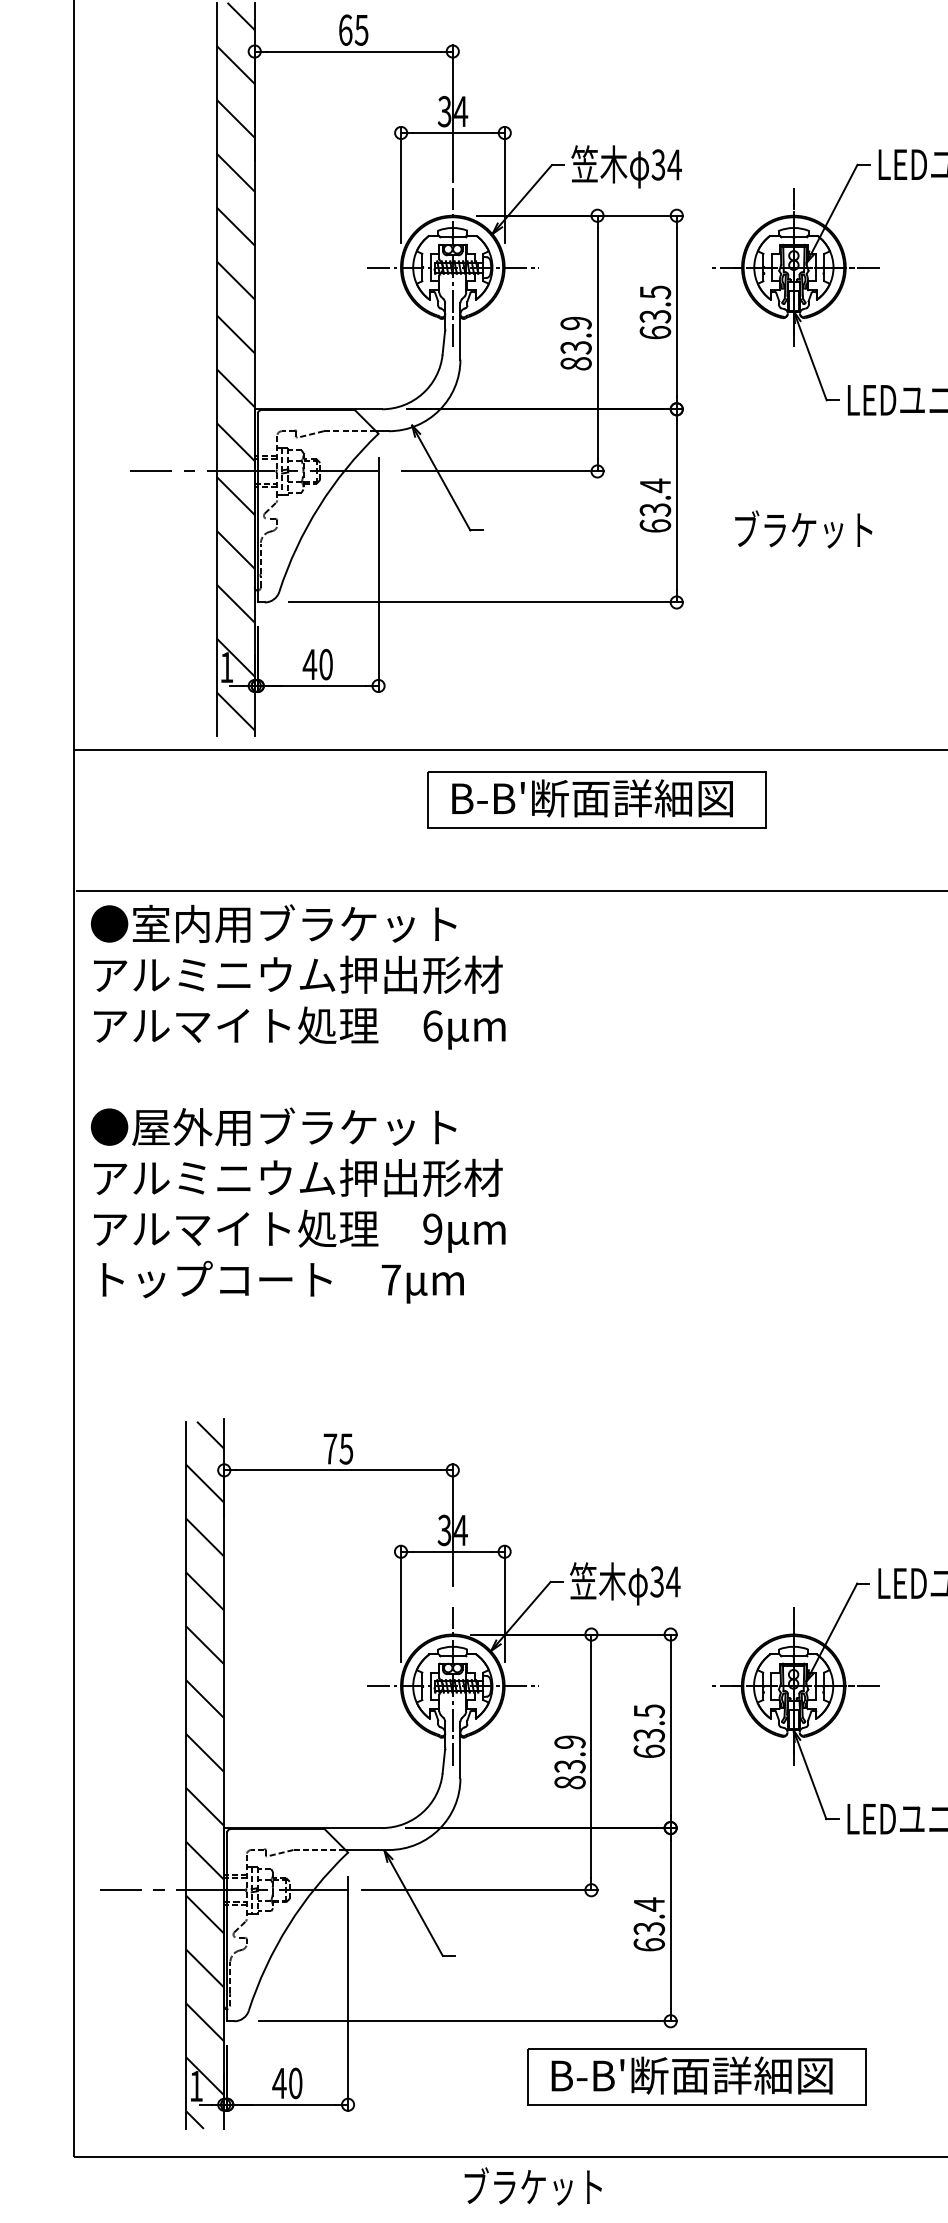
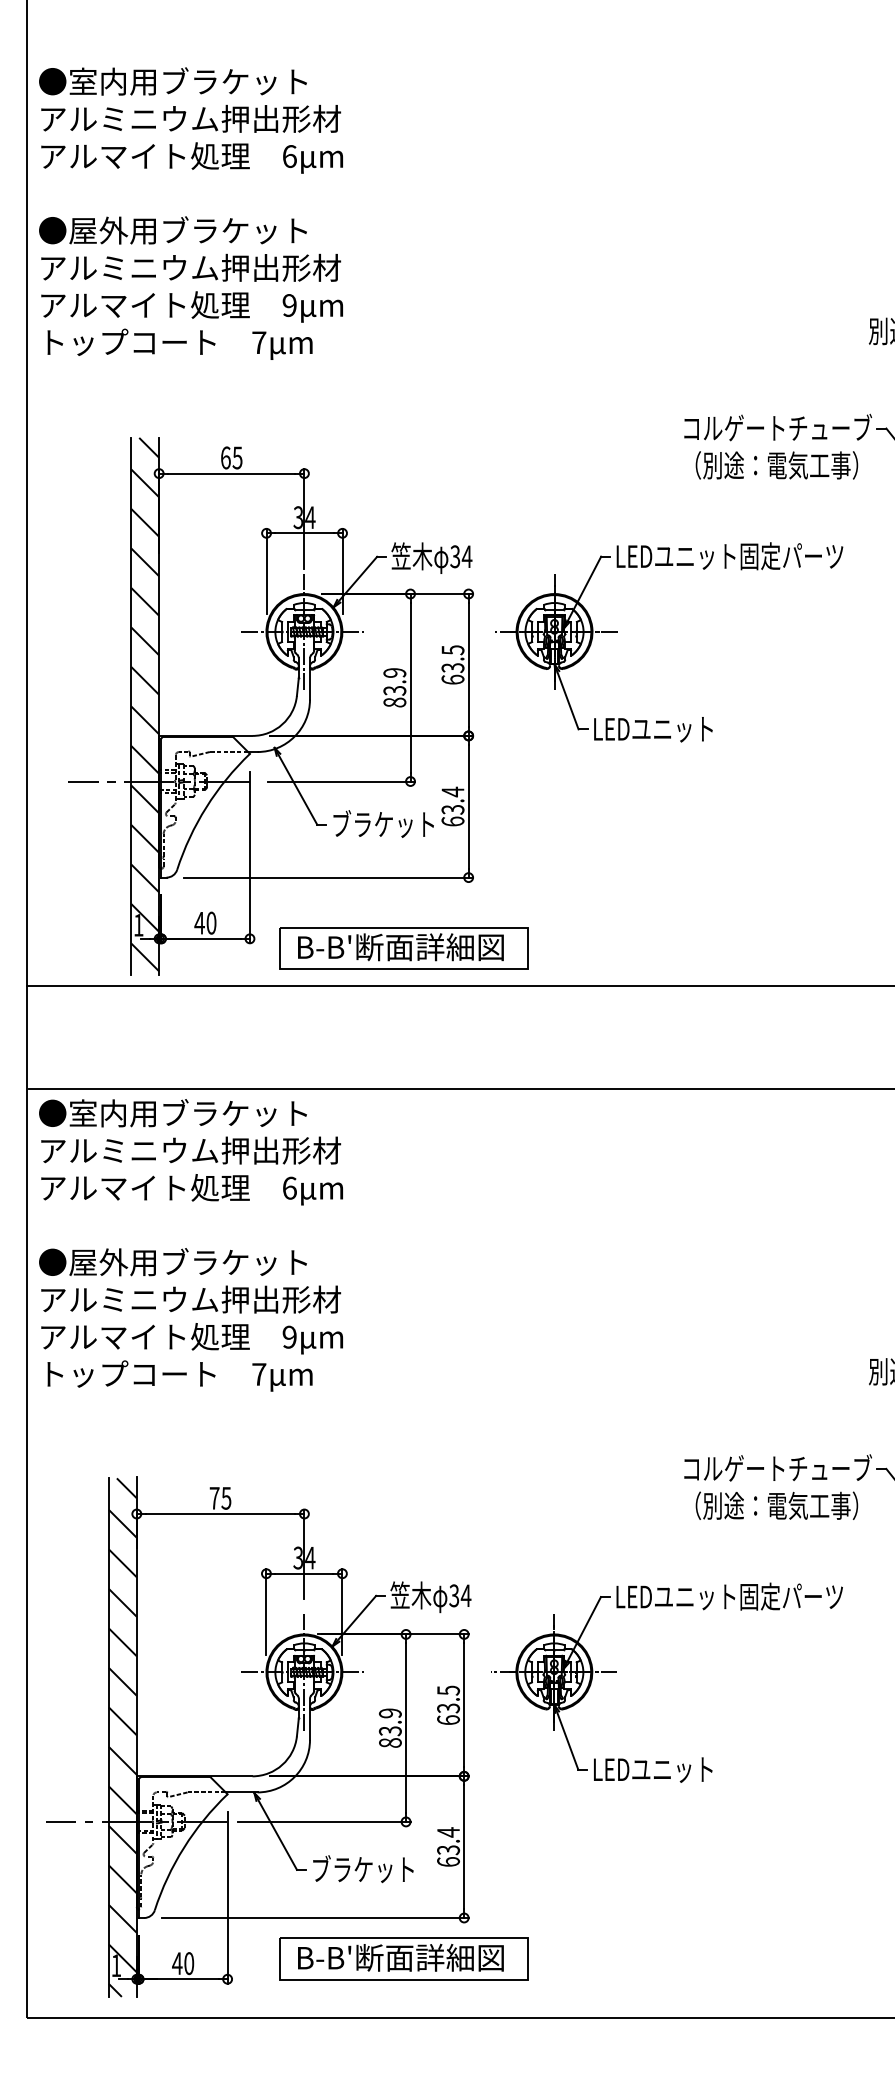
text: (803, 528) -> (383, 823), moved
part: (596, 800) -> (403, 948), moved
part: (695, 2076) -> (403, 1958), moved
text: (533, 2186) -> (363, 1869), moved

